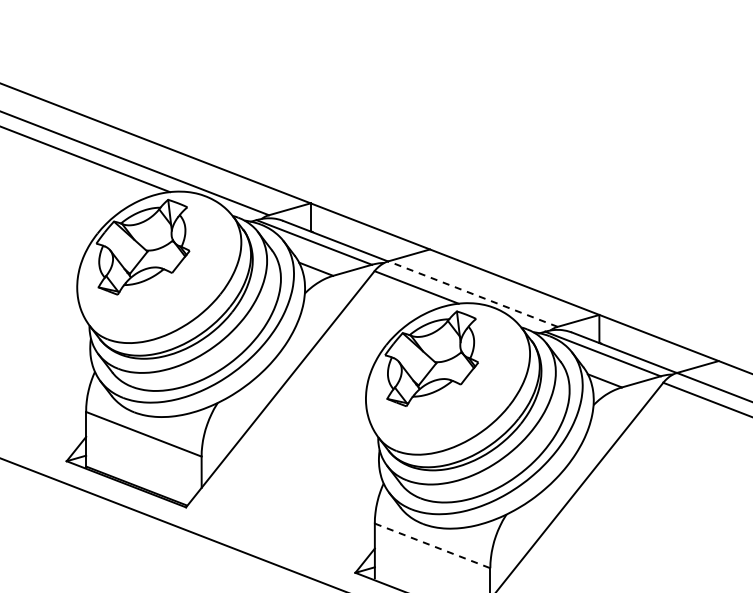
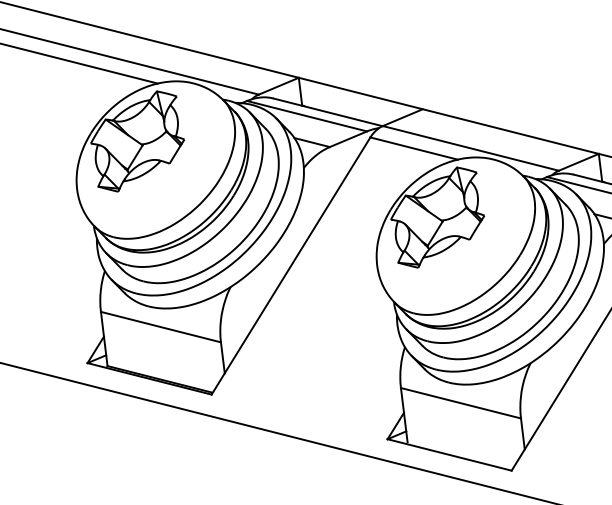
line: (473, 294) -> (471, 148), dashed -> solid
line: (432, 545) -> (460, 402), dashed -> solid

